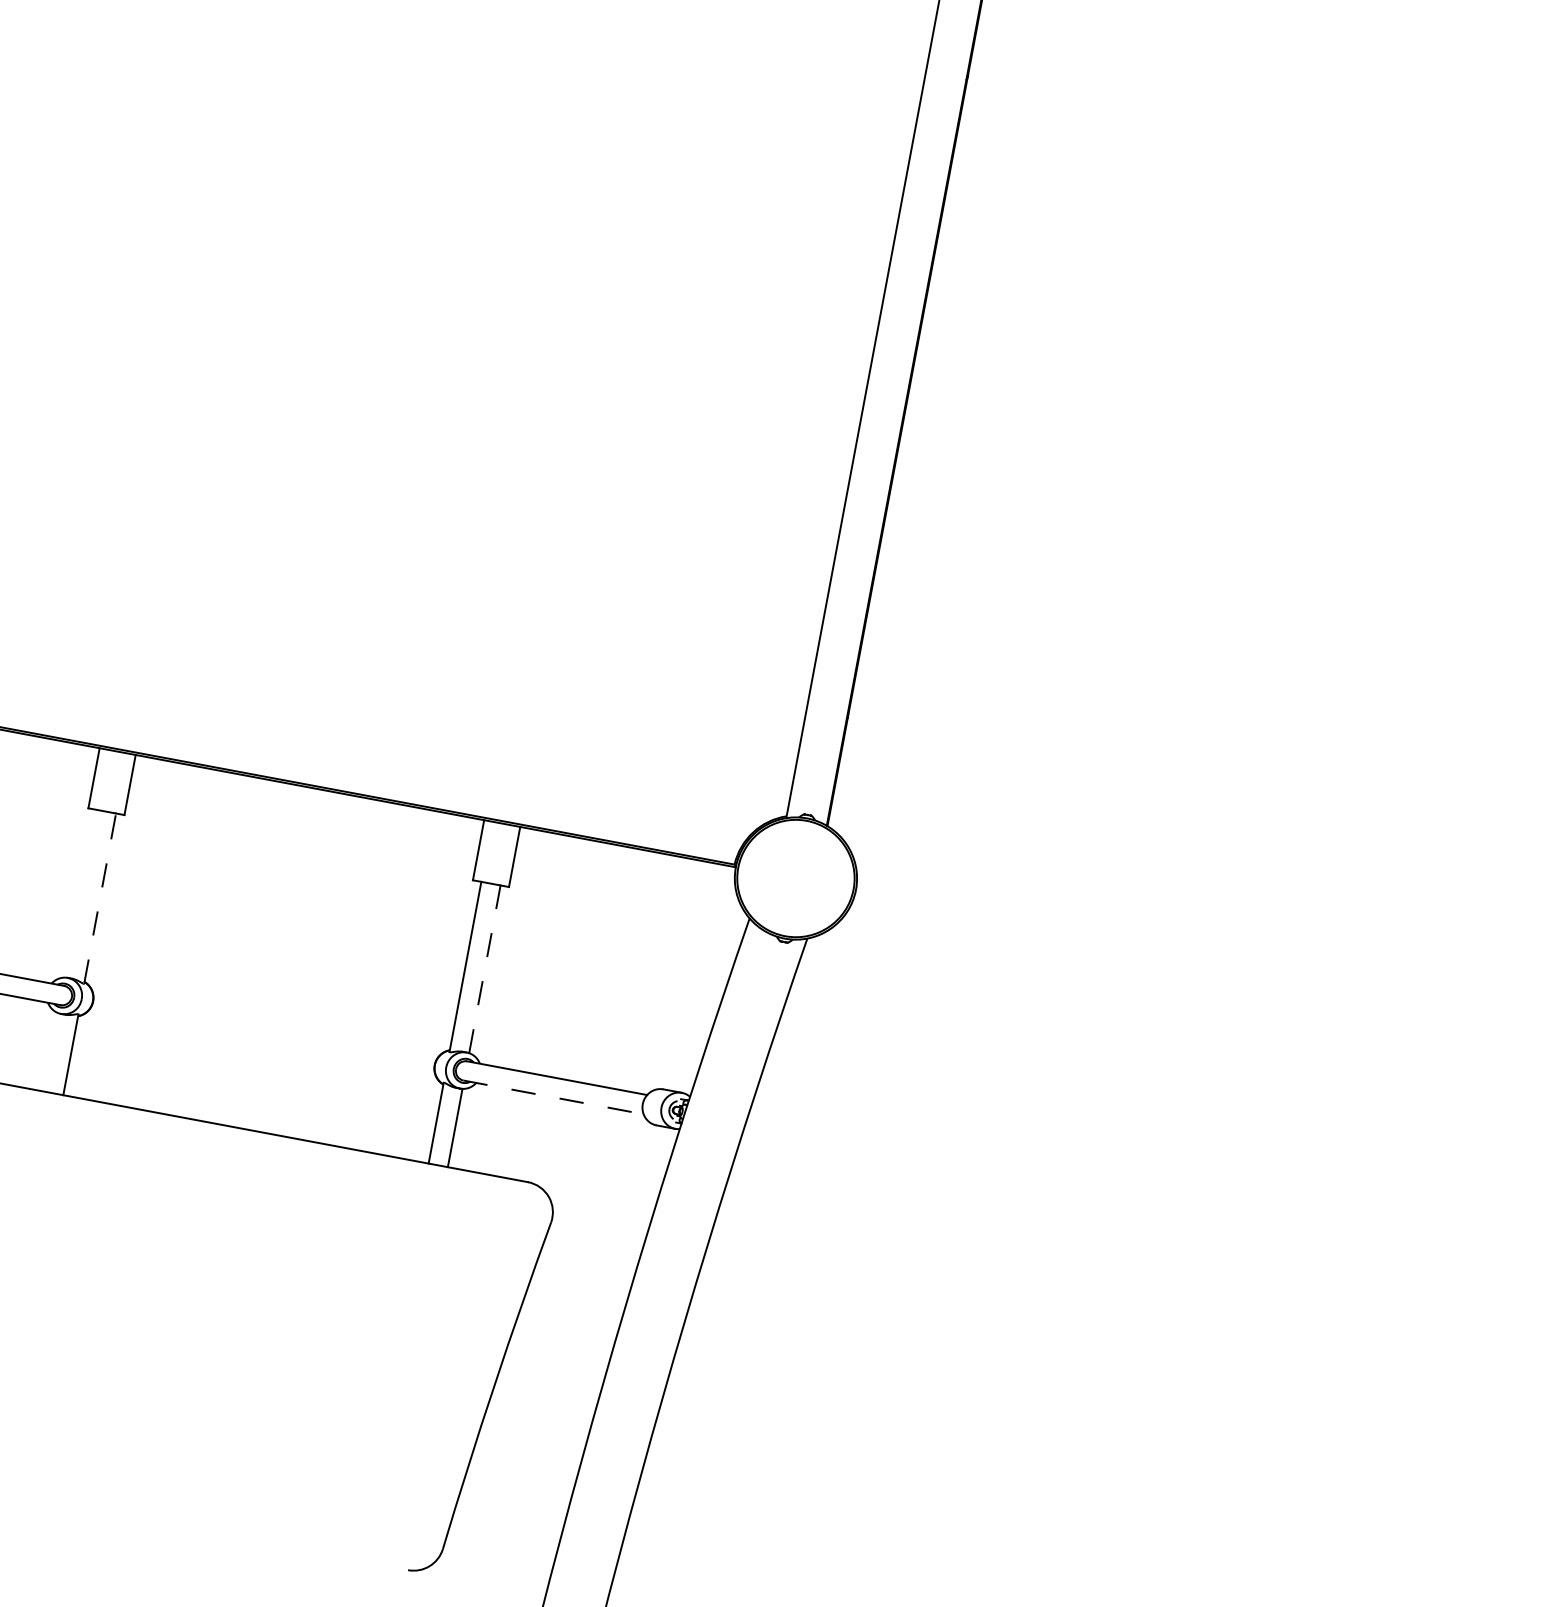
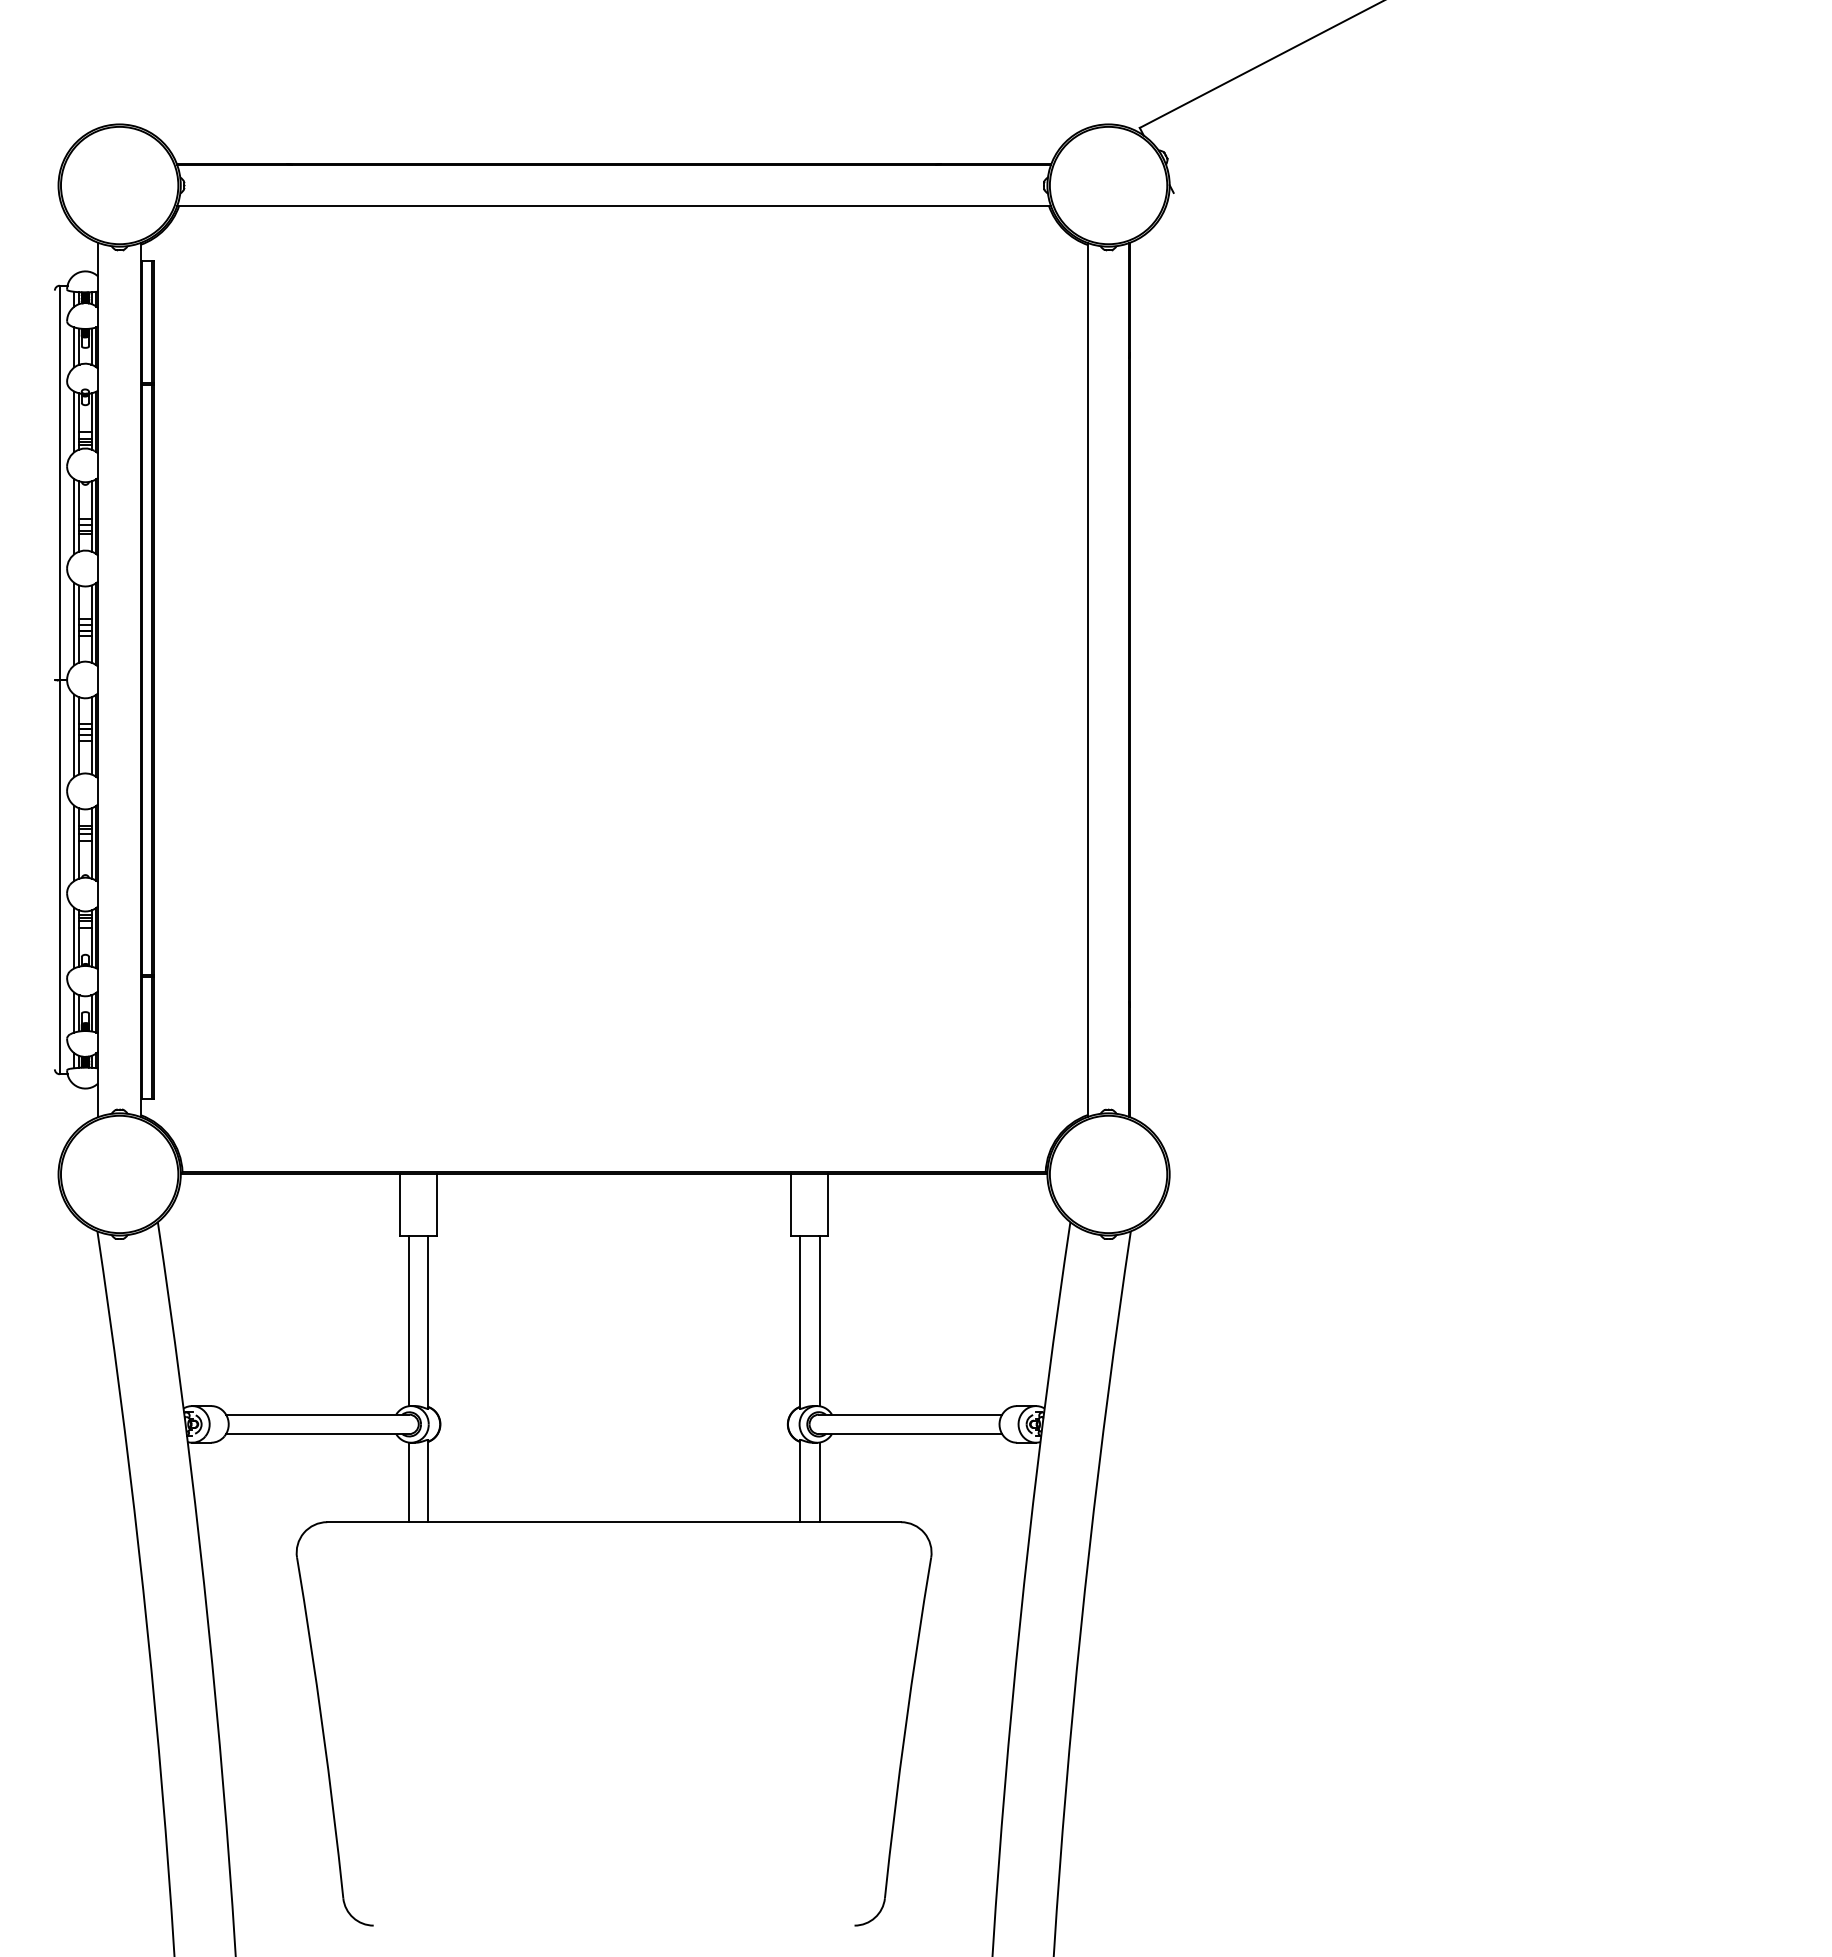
line: (80, 893) -> (408, 1320), added
line: (100, 898) -> (428, 1322), dashed -> solid
line: (484, 968) -> (819, 1320), dashed -> solid
line: (51, 1052) -> (408, 1482), added
line: (553, 1097) -> (910, 1434), dashed -> solid

